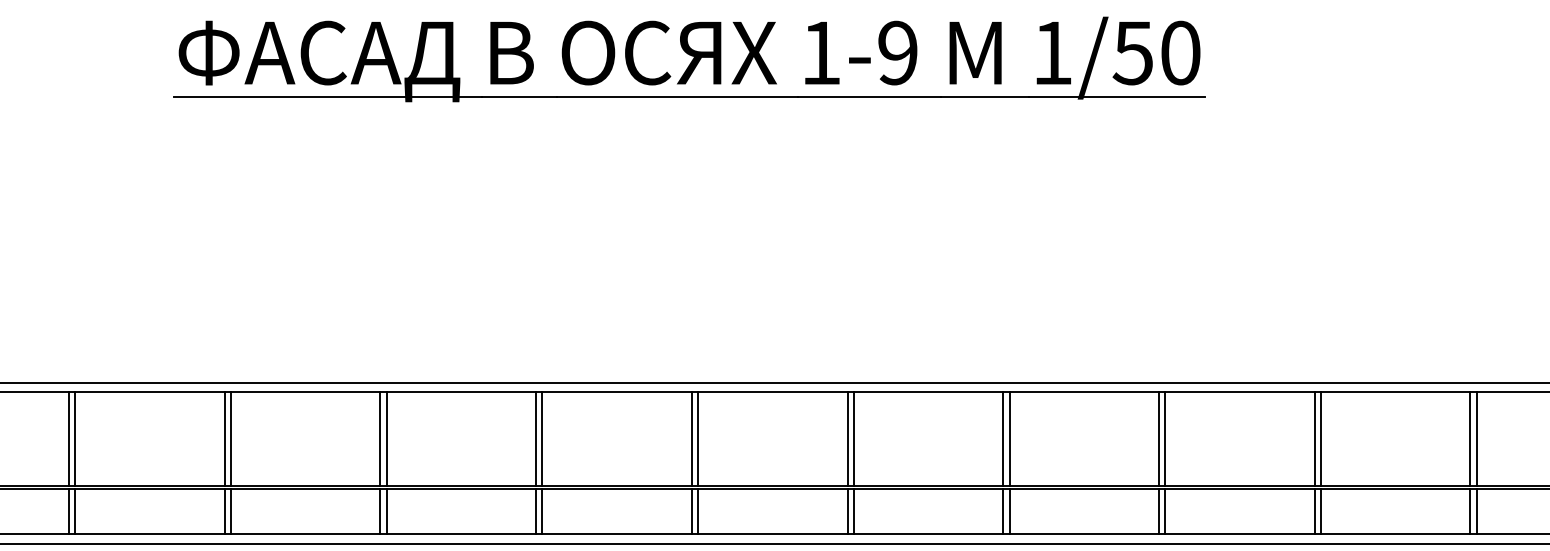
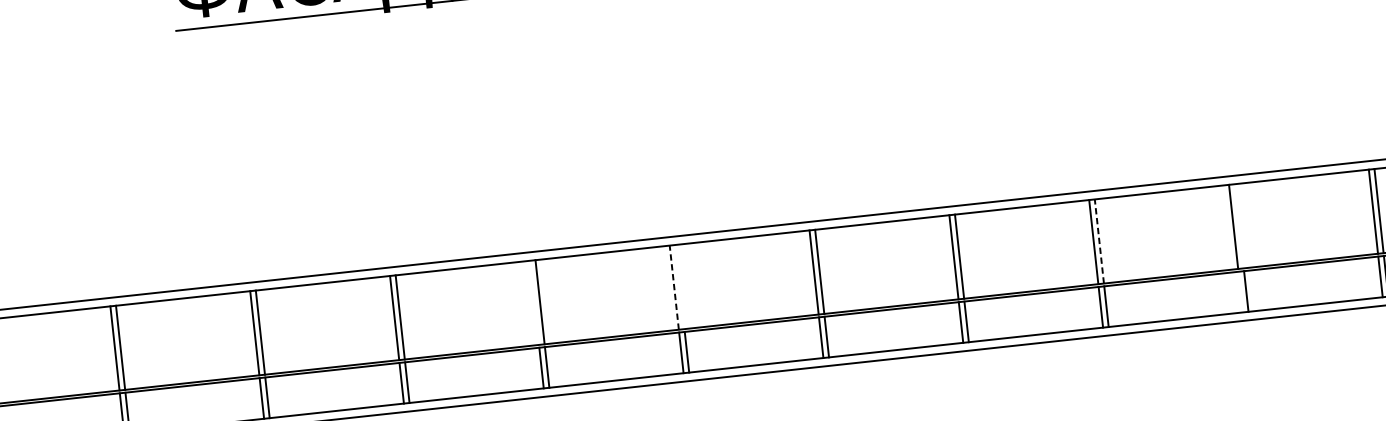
line: (536, 438) -> (534, 302), removed
line: (698, 438) -> (680, 286), removed
line: (1320, 438) -> (1238, 225), removed
line: (691, 439) -> (674, 288), solid -> dashed
line: (1165, 439) -> (1099, 241), solid -> dashed
line: (1314, 511) -> (1240, 292), removed

